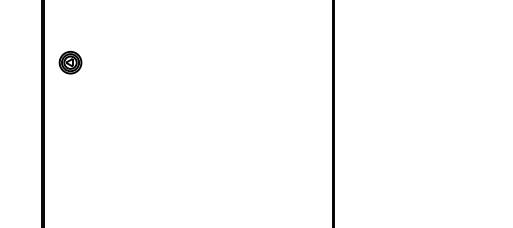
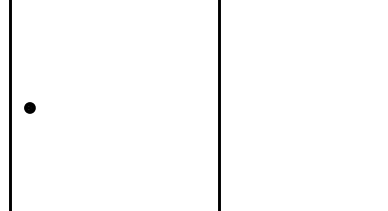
part: (69, 62) -> (29, 107), size x0.62

